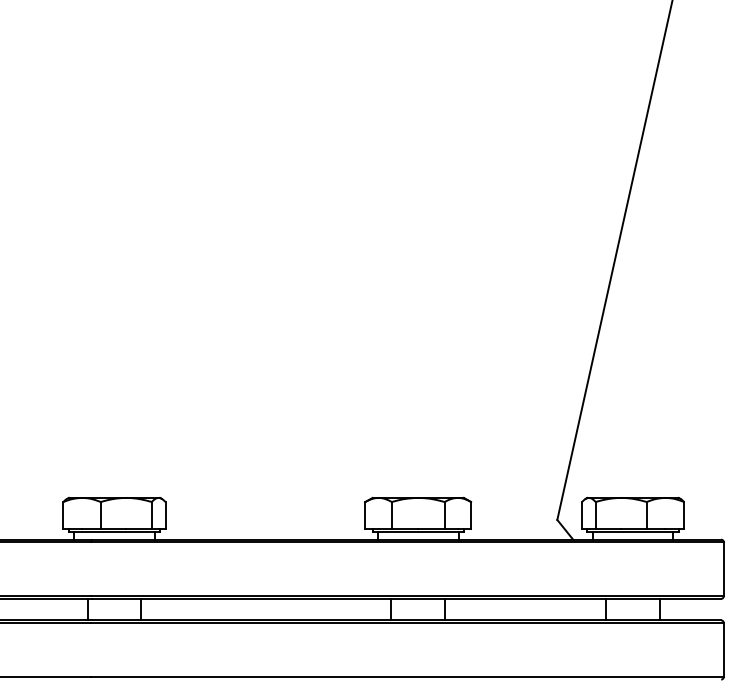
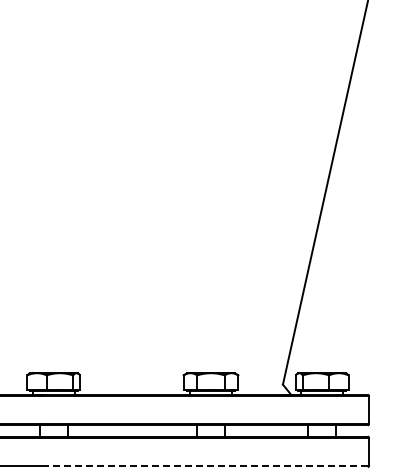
line: (407, 676) -> (205, 465), solid -> dashed

